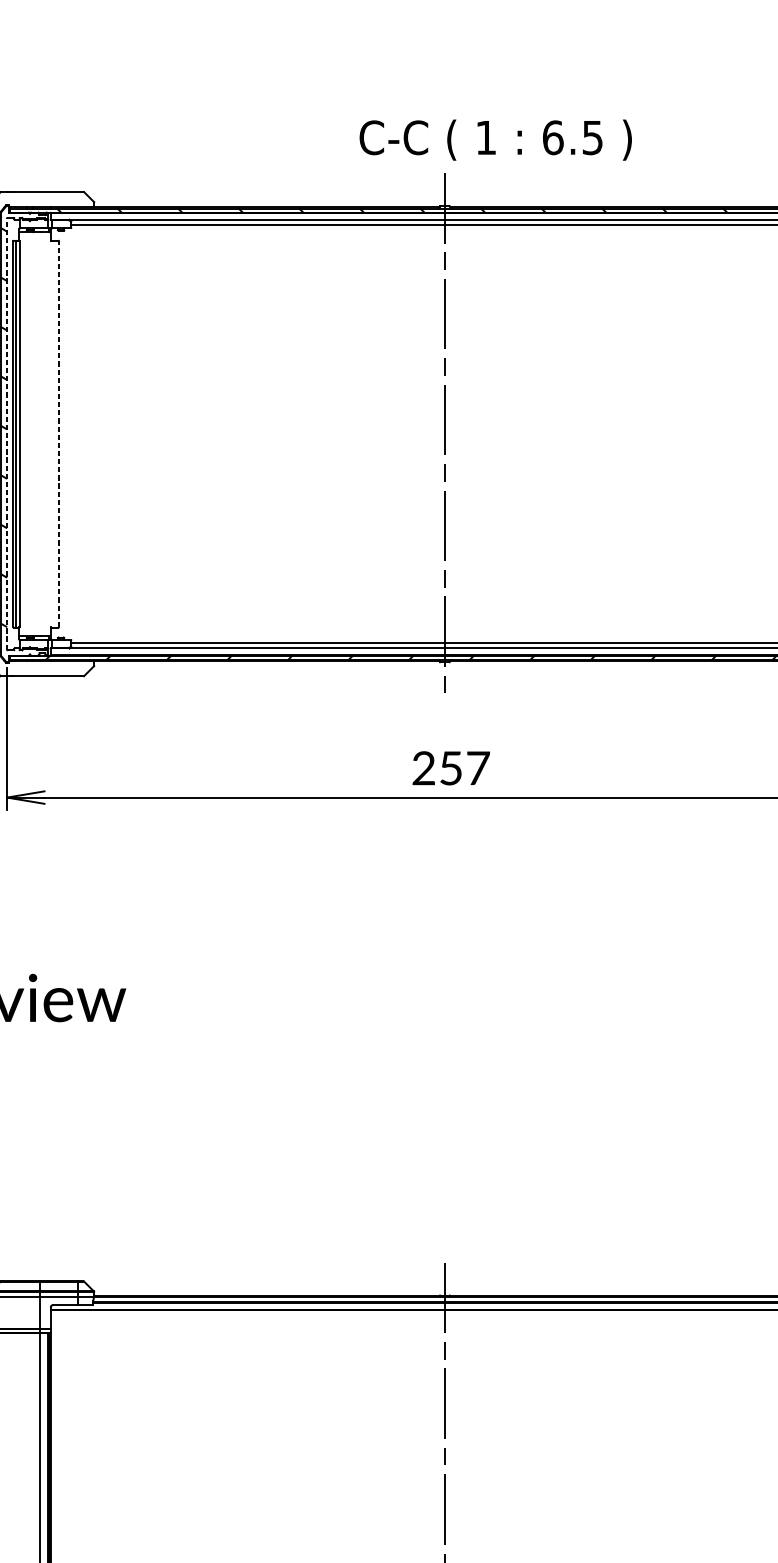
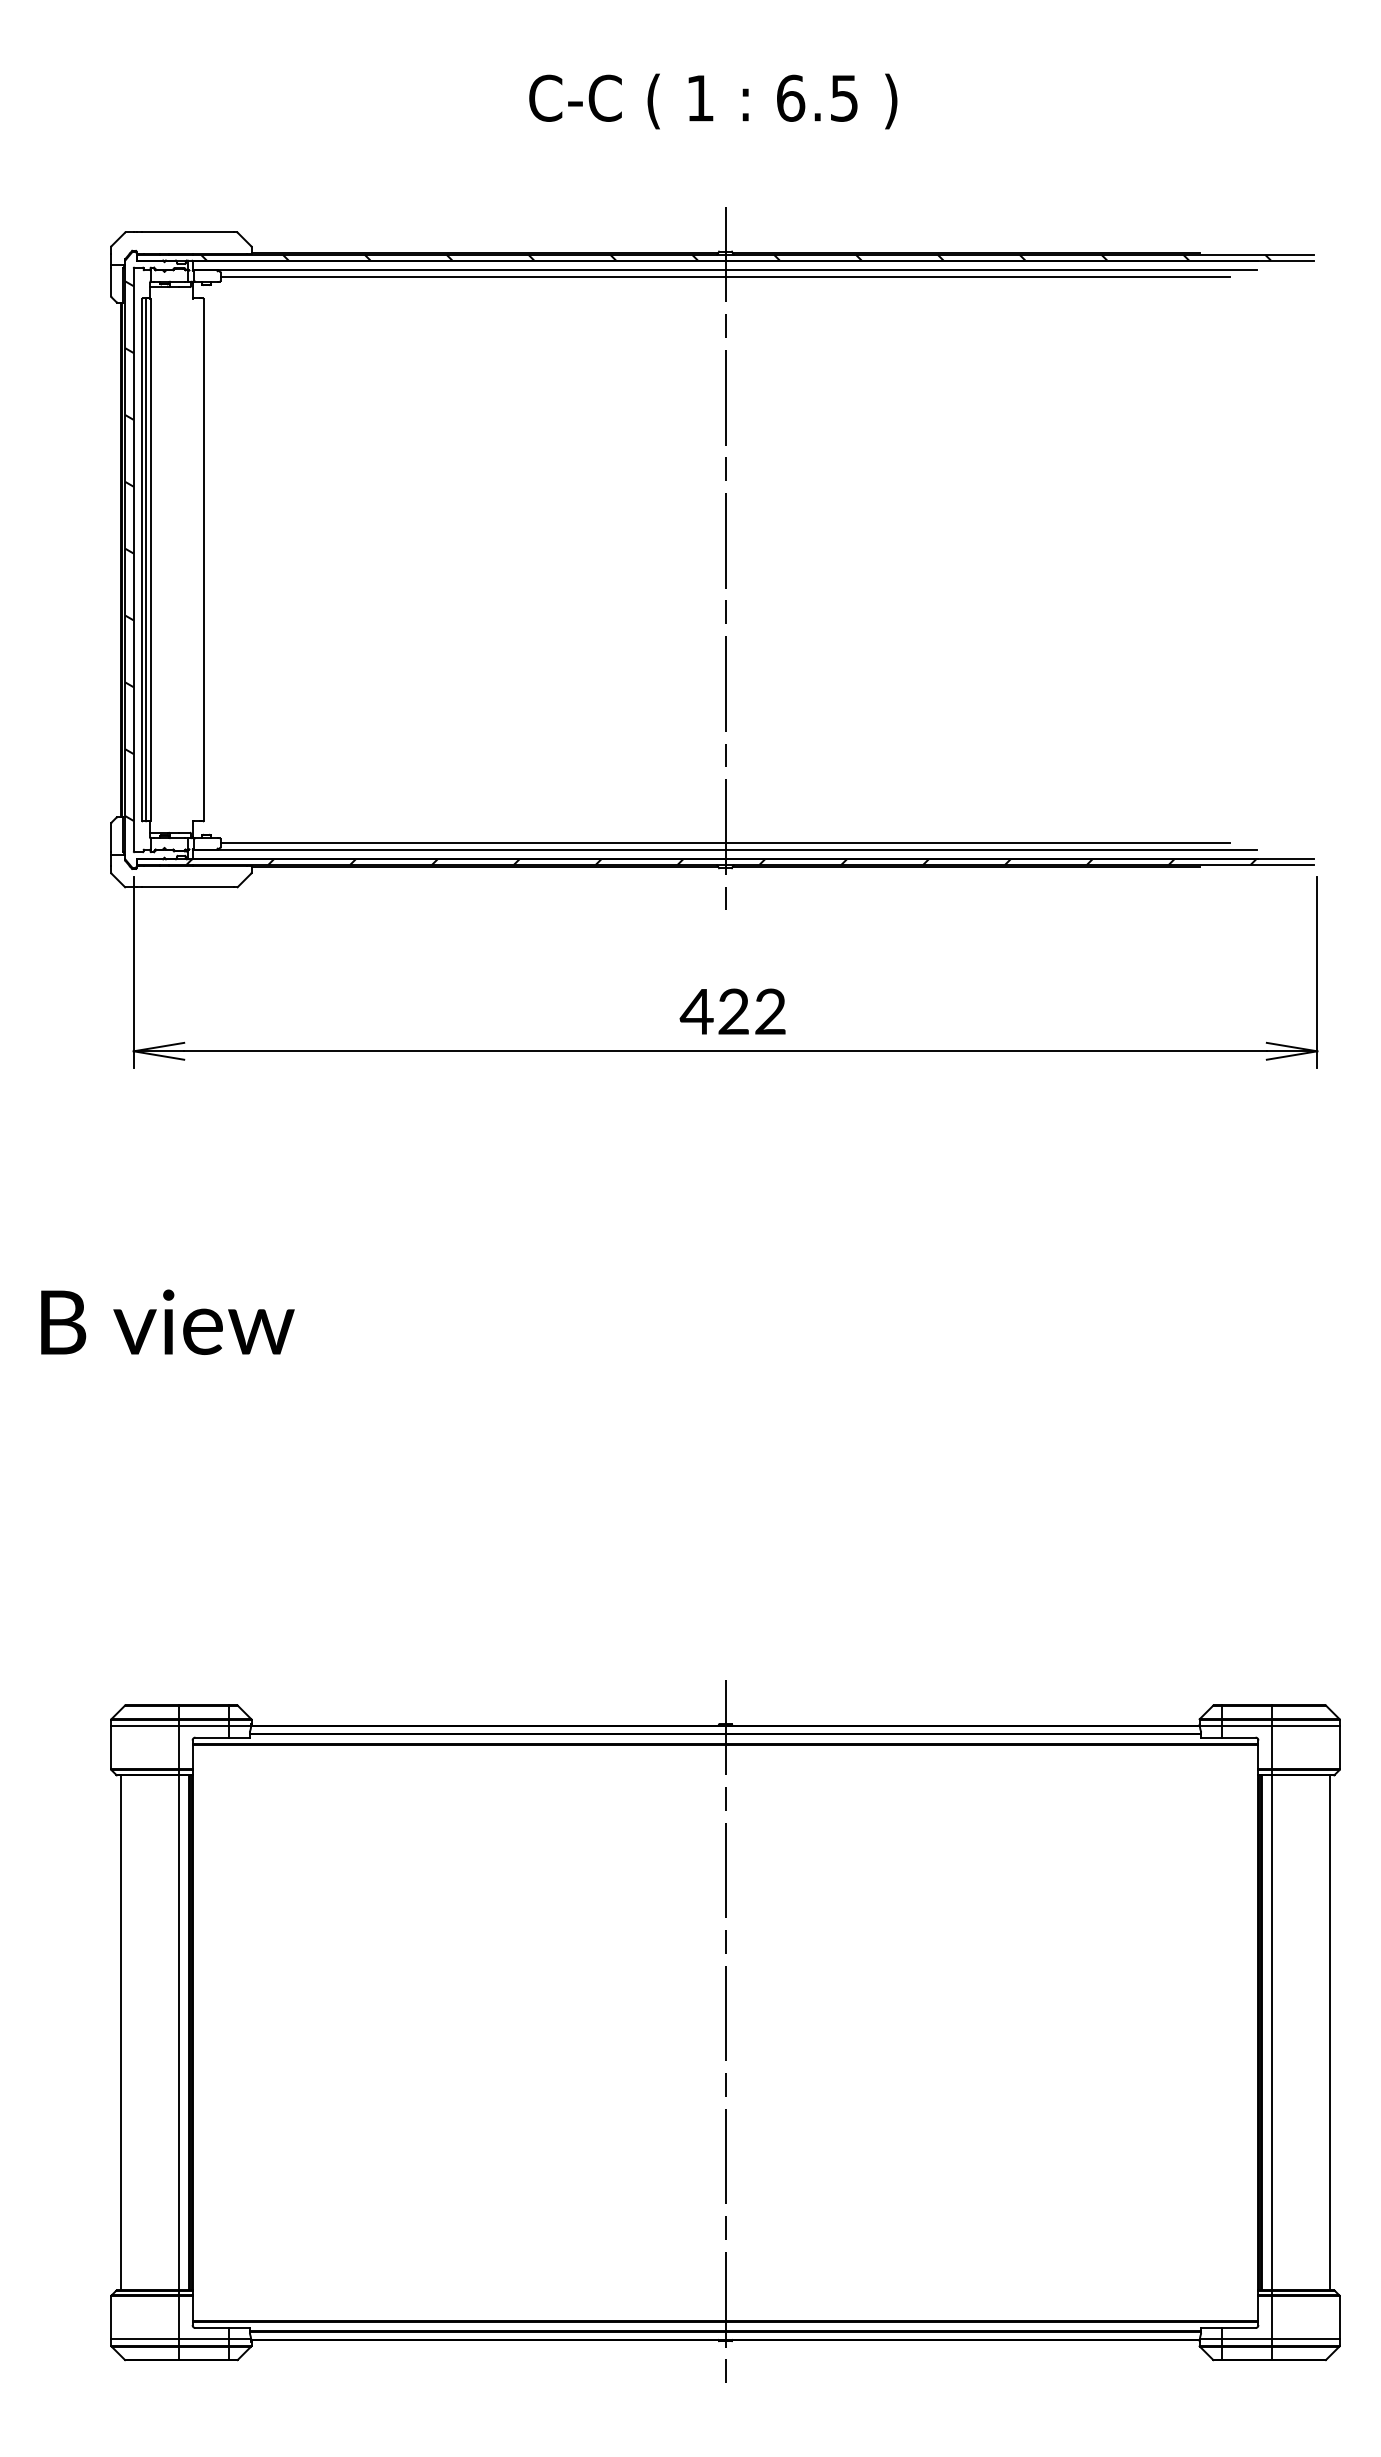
text: (495, 140) -> (713, 101), moved
line: (7, 433) -> (133, 559), dashed -> solid
line: (58, 433) -> (203, 559), dashed -> solid
text: (450, 768) -> (732, 1011), 257 -> 422

